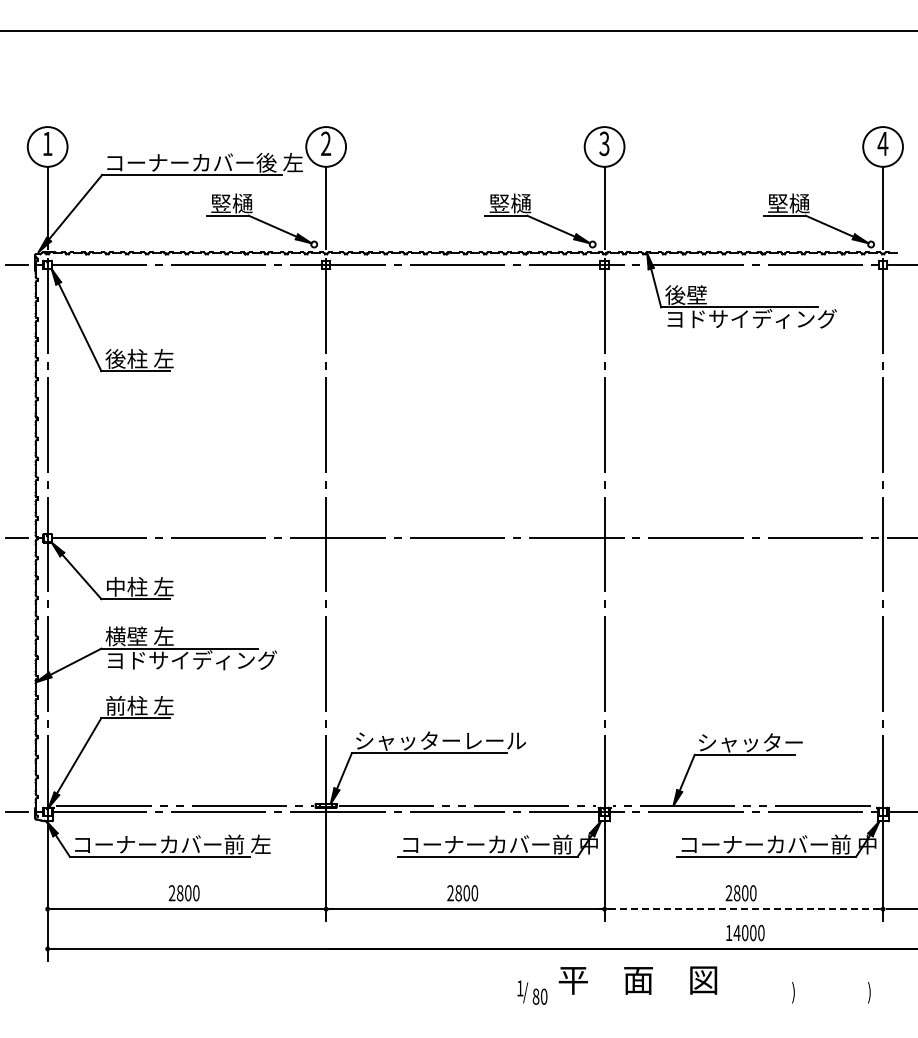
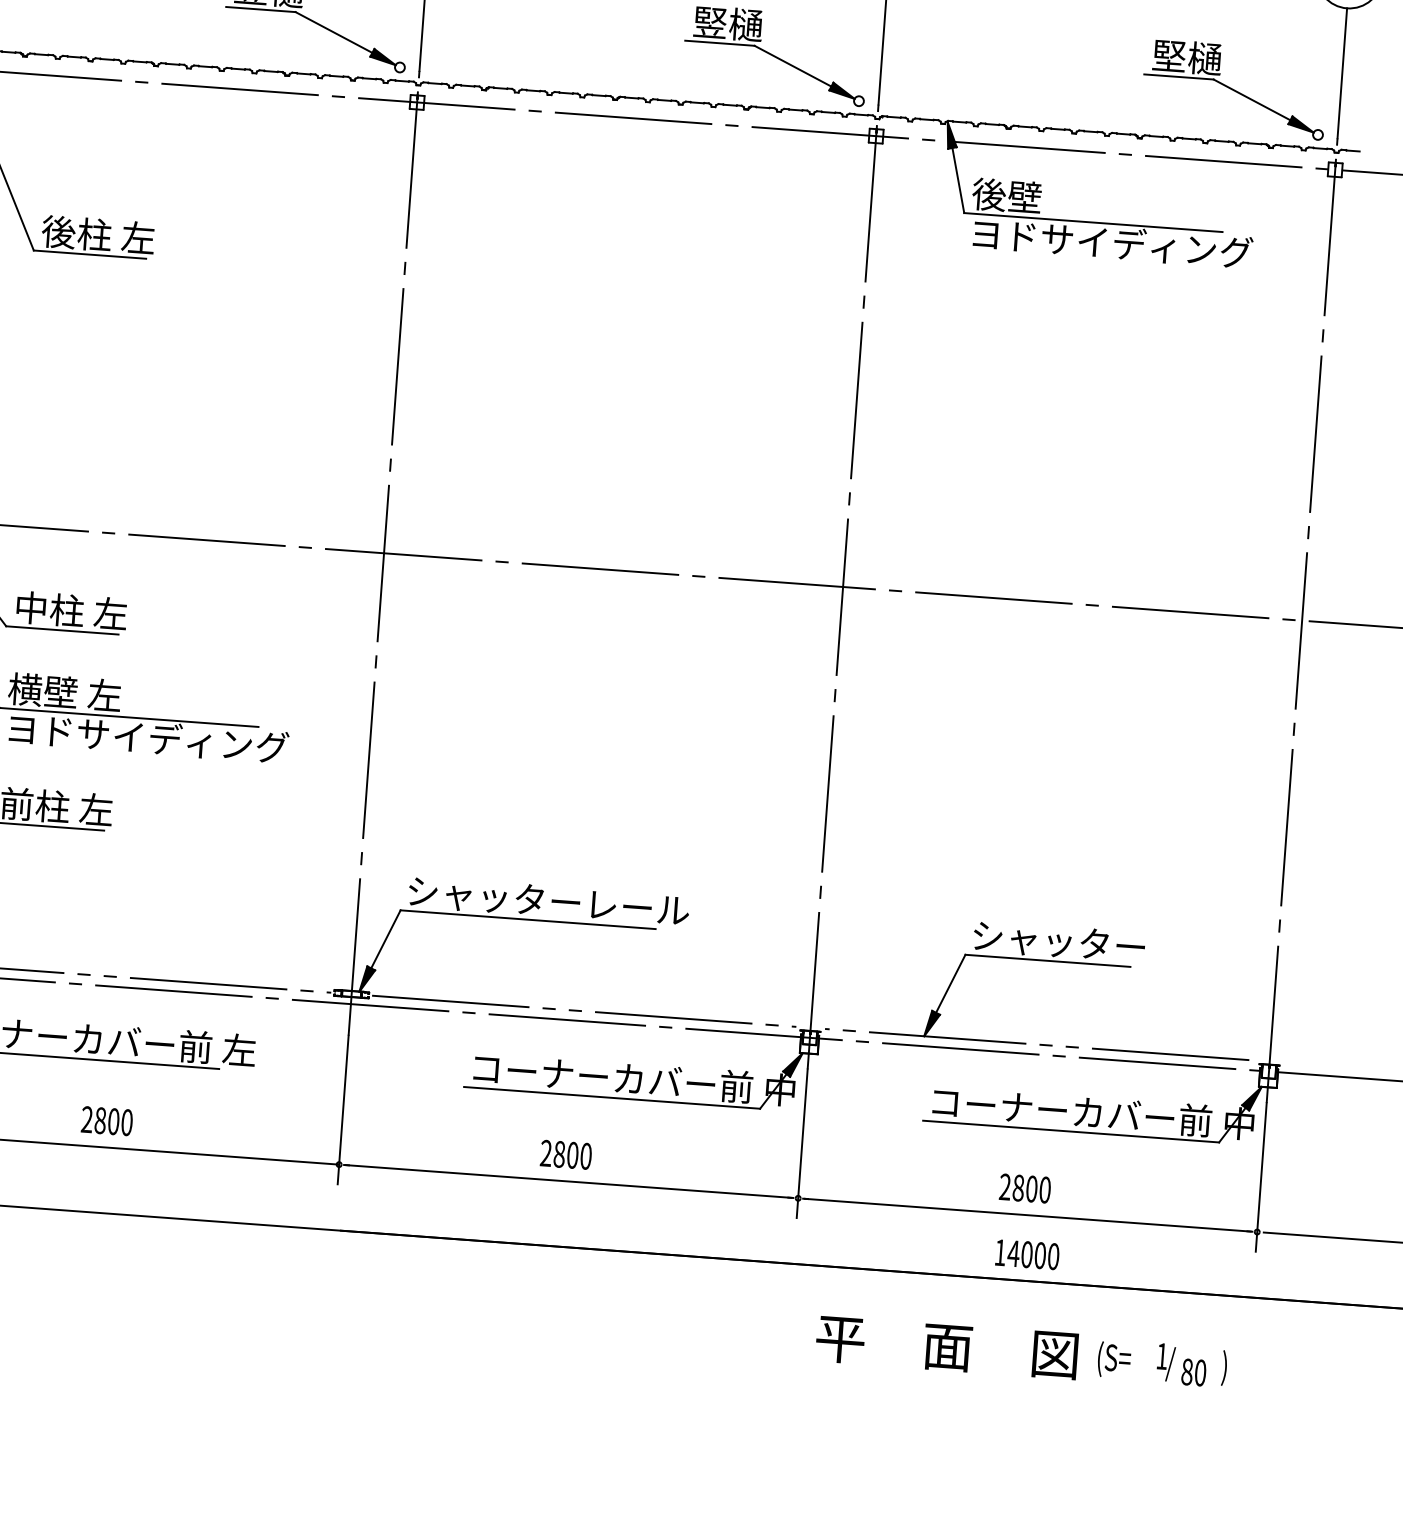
line: (744, 909) -> (1028, 1215), dashed -> solid
text: (637, 980) -> (946, 1347), moved
text: (532, 992) -> (1181, 1364), moved
text: (802, 992) -> (1114, 1359), ) -> (S=

